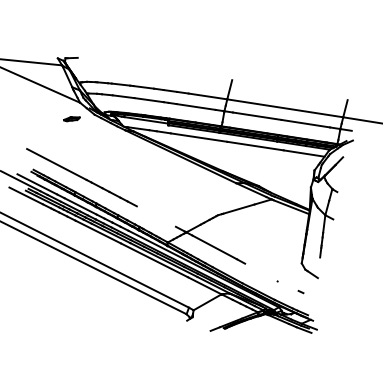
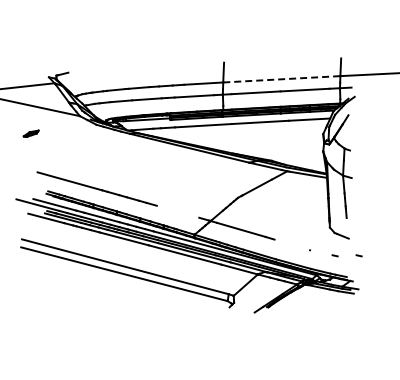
line: (284, 108) -> (281, 79), solid -> dashed
part: (71, 118) -> (30, 133), moved
line: (323, 296) -> (358, 255), added

